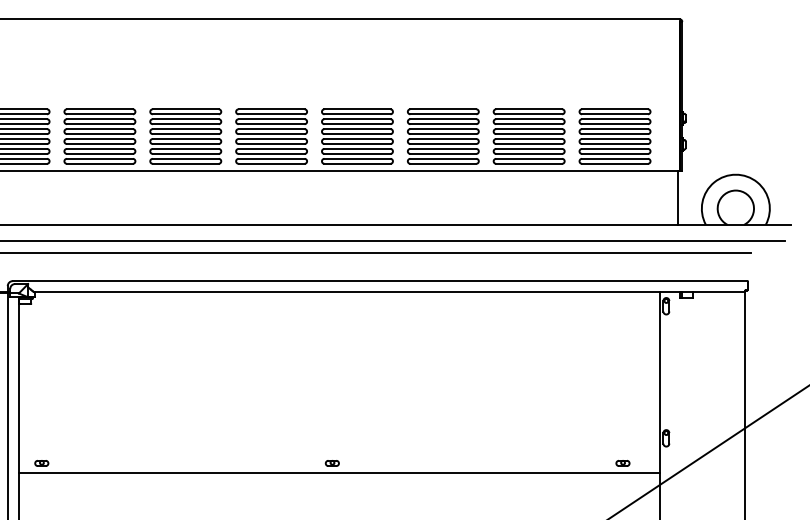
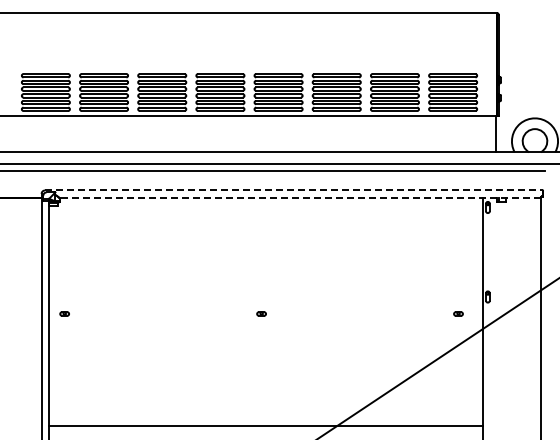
line: (379, 281) -> (293, 190), solid -> dashed
line: (389, 291) -> (300, 197), solid -> dashed
line: (339, 473) -> (266, 320), removed

